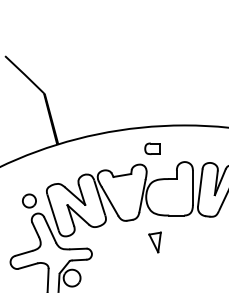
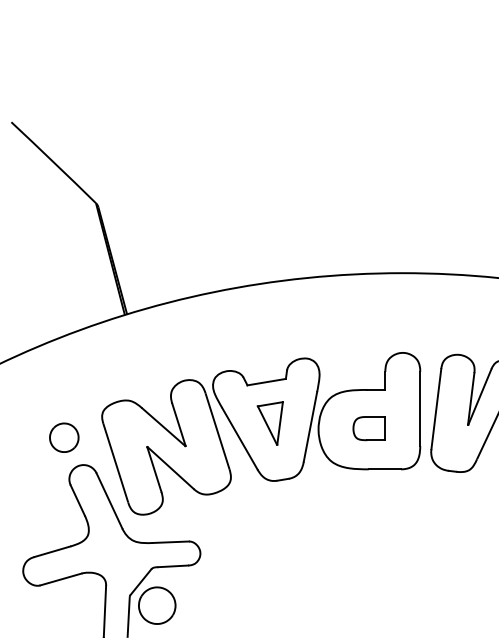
part: (152, 148) -> (369, 427), moved
part: (154, 242) -> (269, 423), moved

